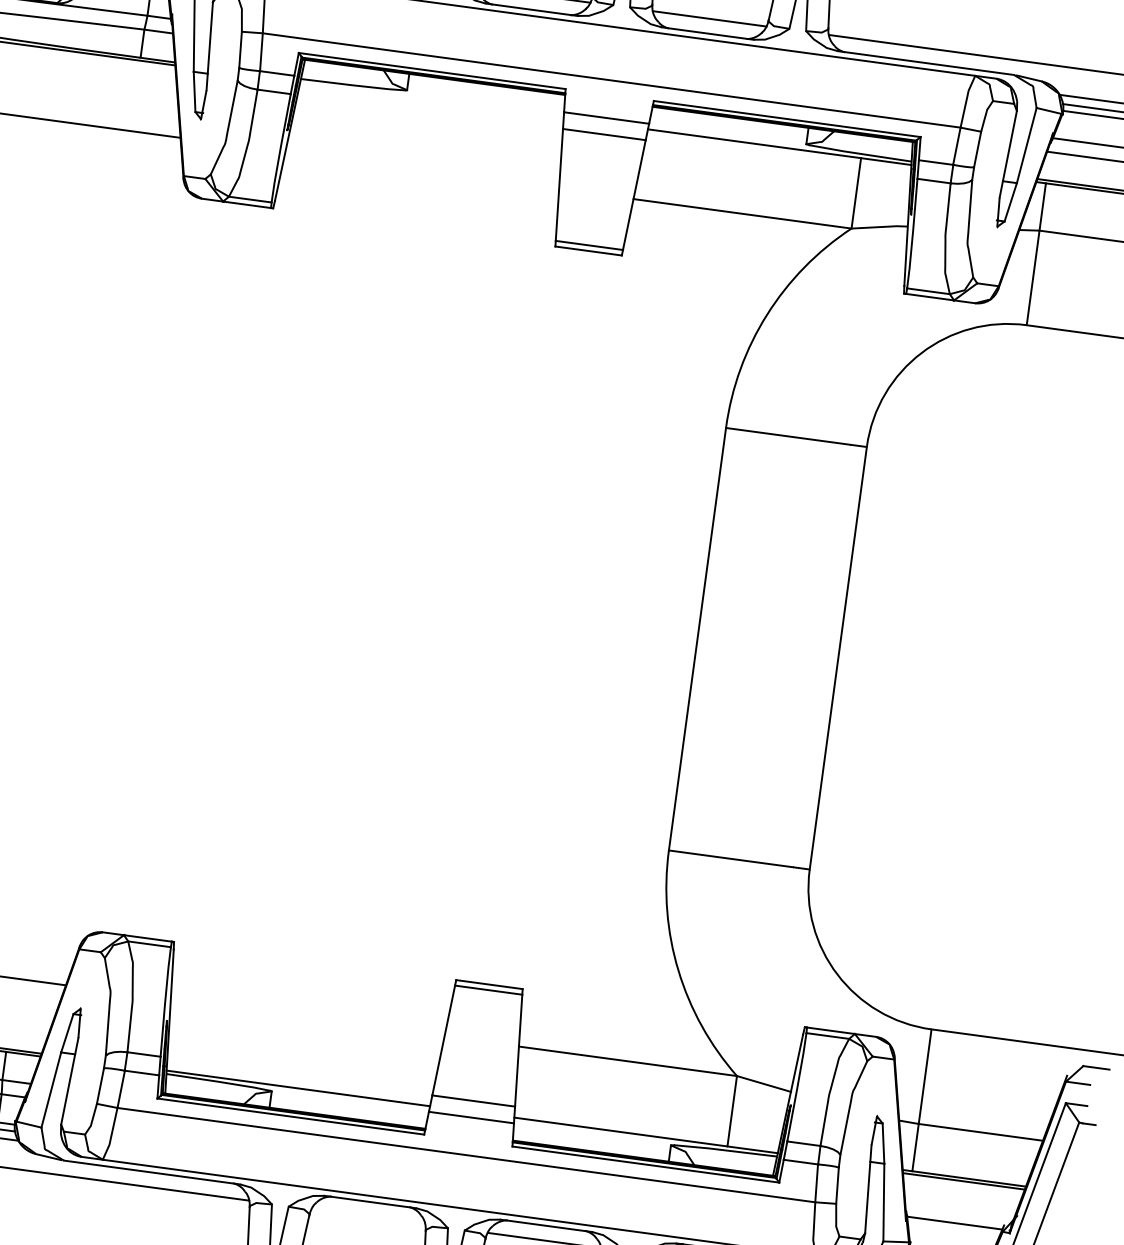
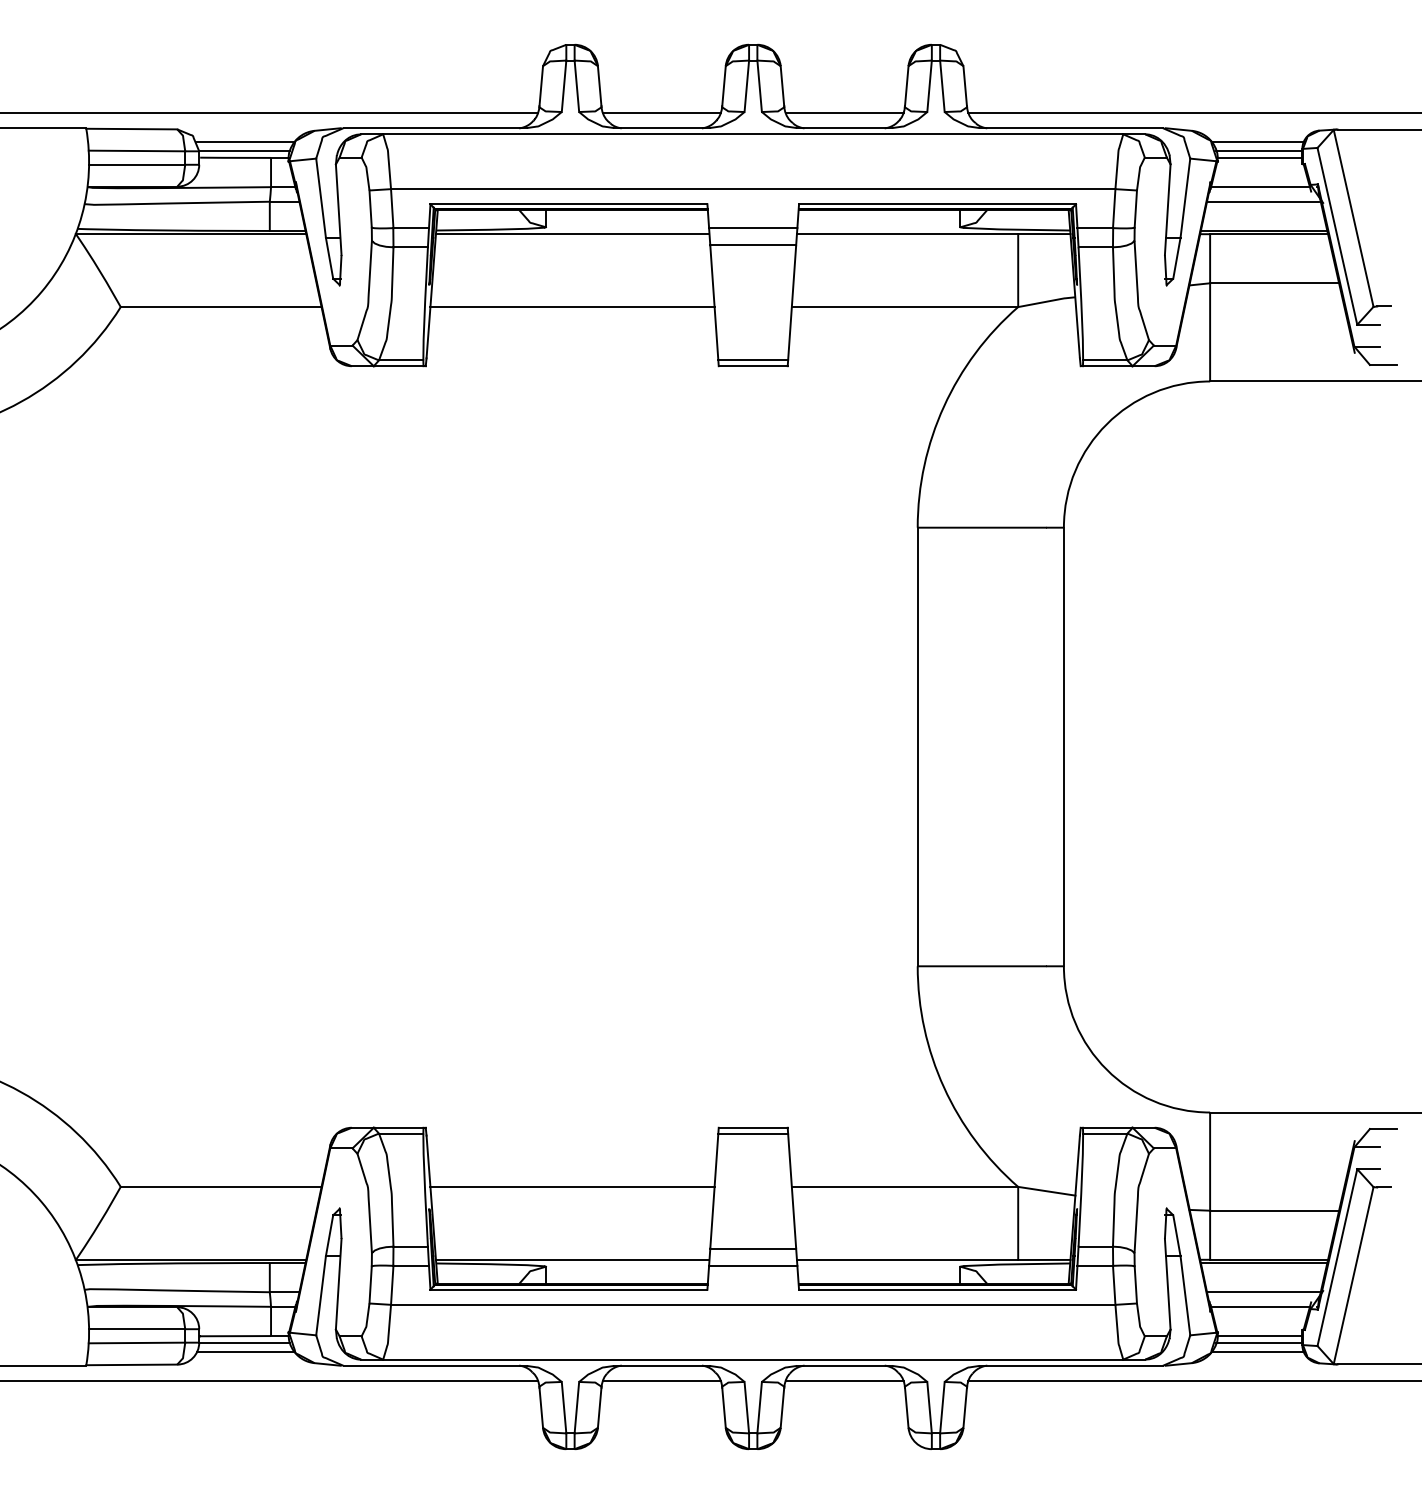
line: (431, 99) -> (572, 233), added
line: (422, 170) -> (572, 307), added
line: (307, 1017) -> (572, 1186), added
line: (959, 1209) -> (1263, 1292), added
line: (368, 1217) -> (661, 1381), added

